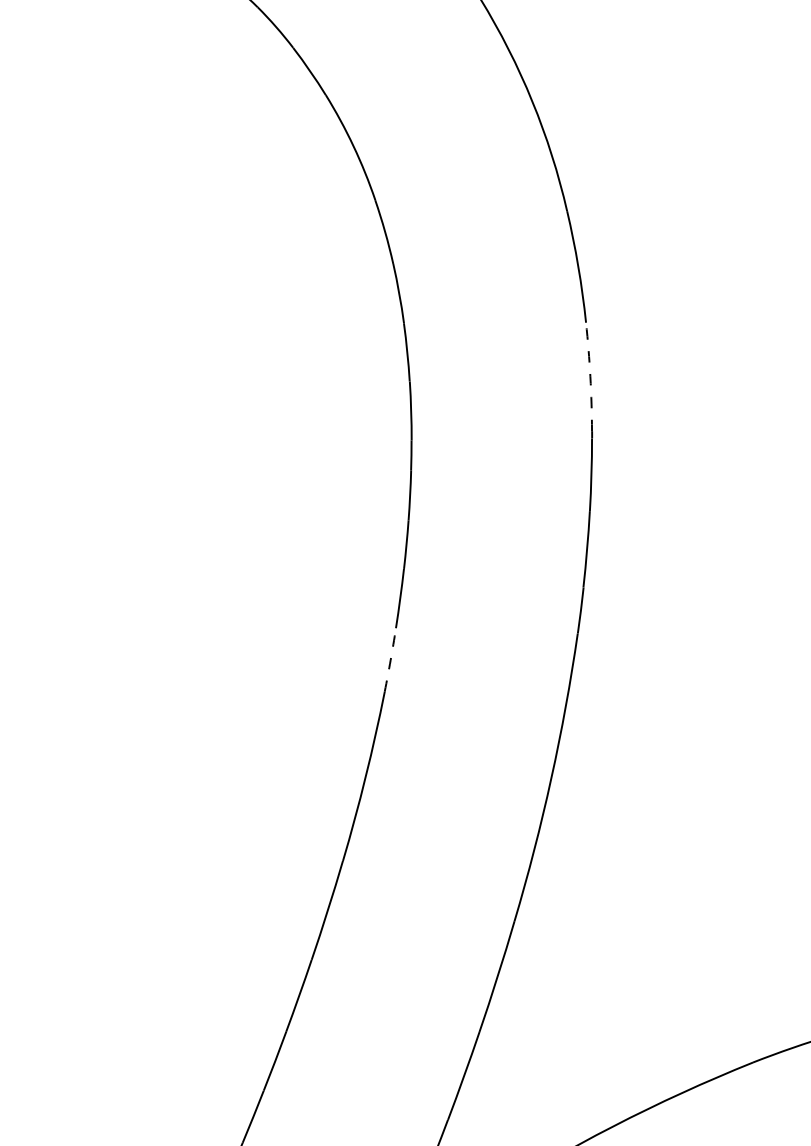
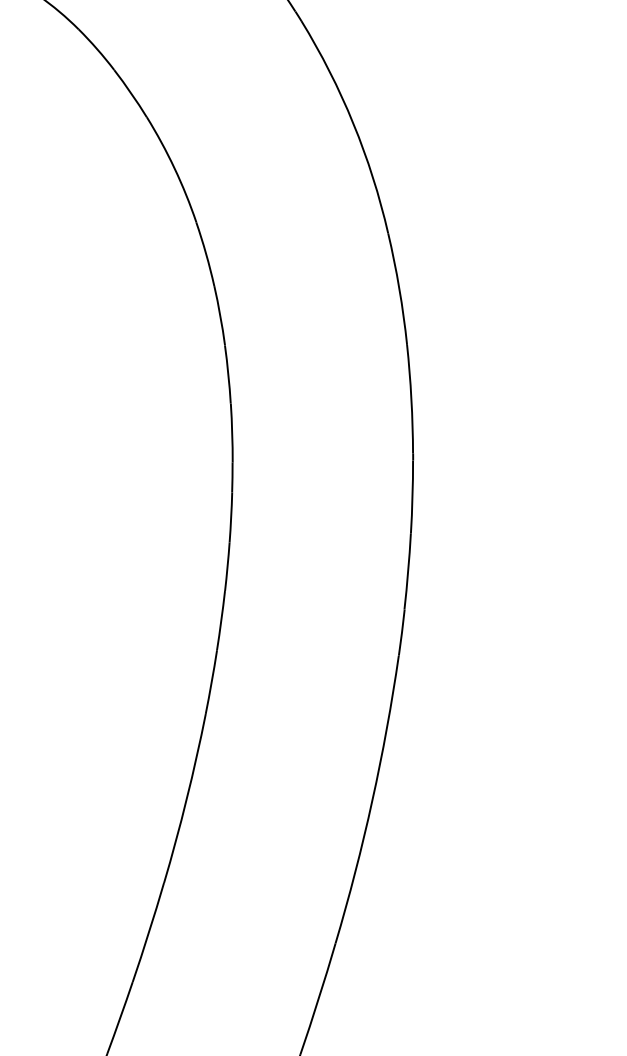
arc: (590, 376) -> (411, 398), dashed -> solid
arc: (390, 660) -> (211, 682), dashed -> solid

